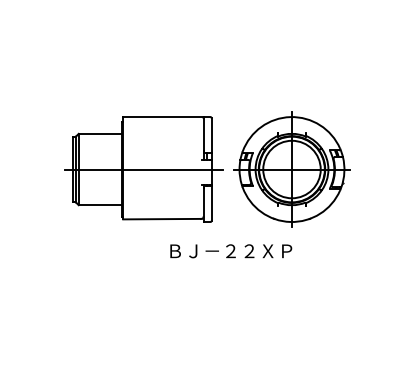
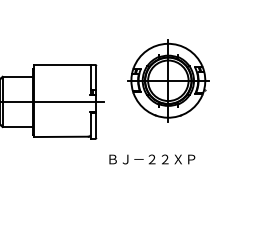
part: (291, 169) -> (168, 80), moved
text: (231, 251) -> (152, 159), moved

